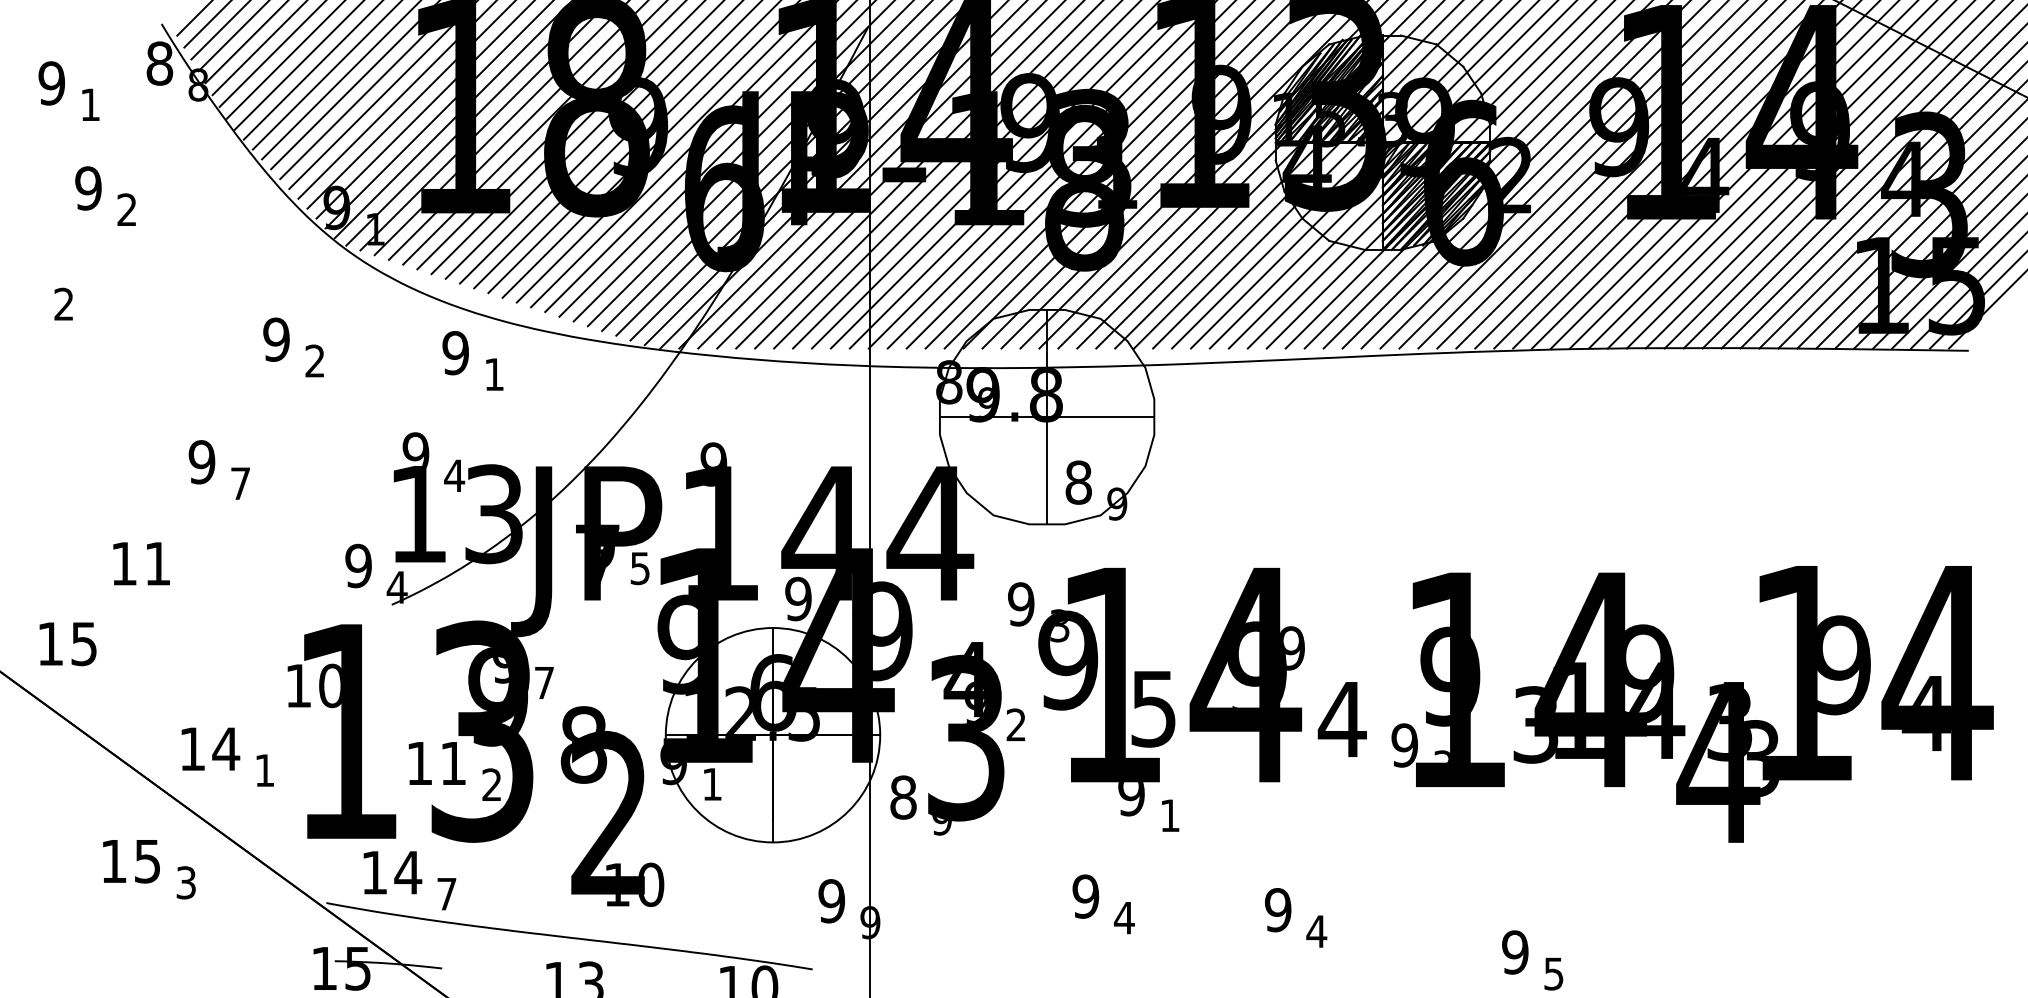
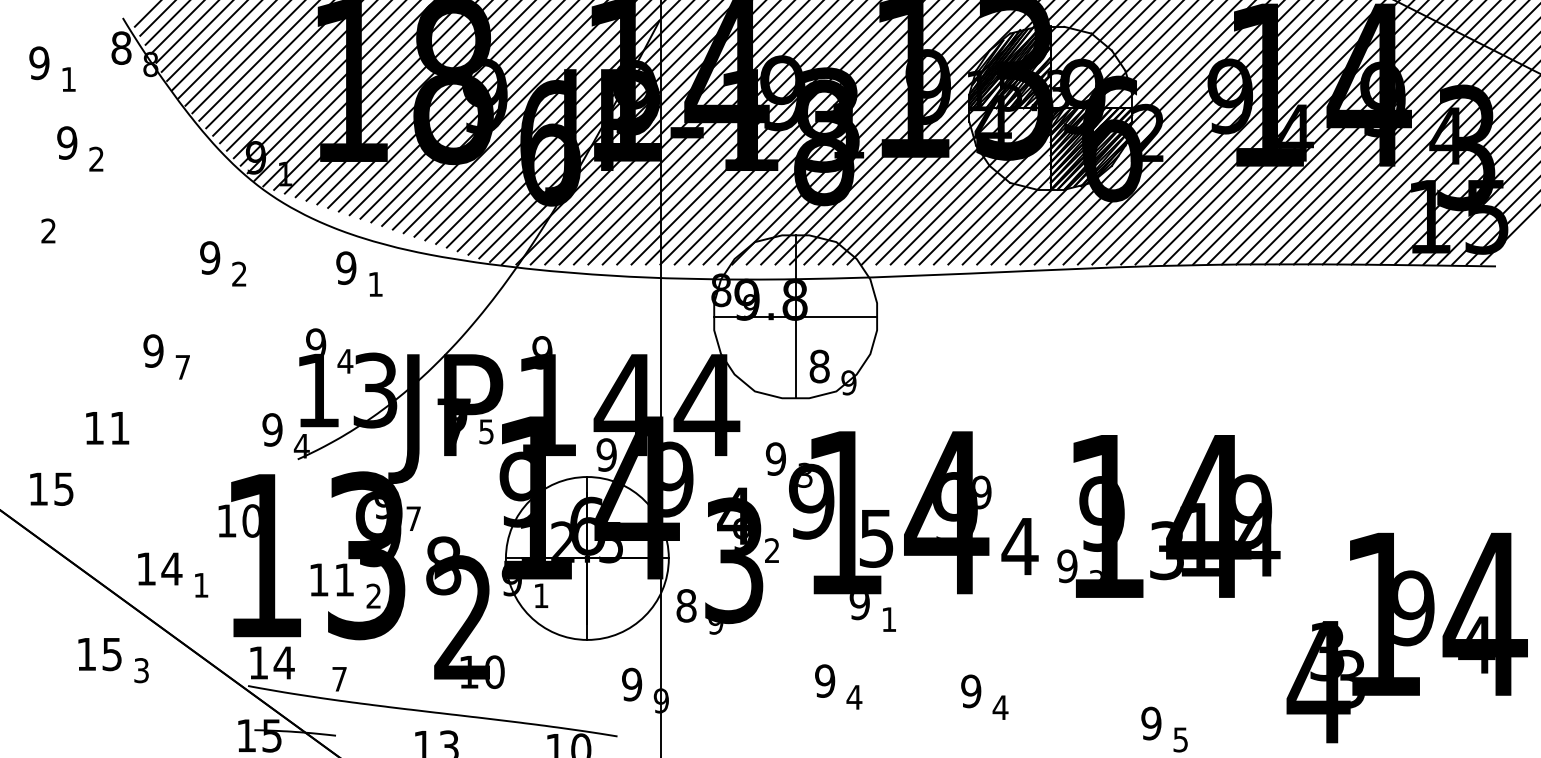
text: (1833, 703) -> (1406, 637), moved
text: (392, 872) -> (272, 662), moved

